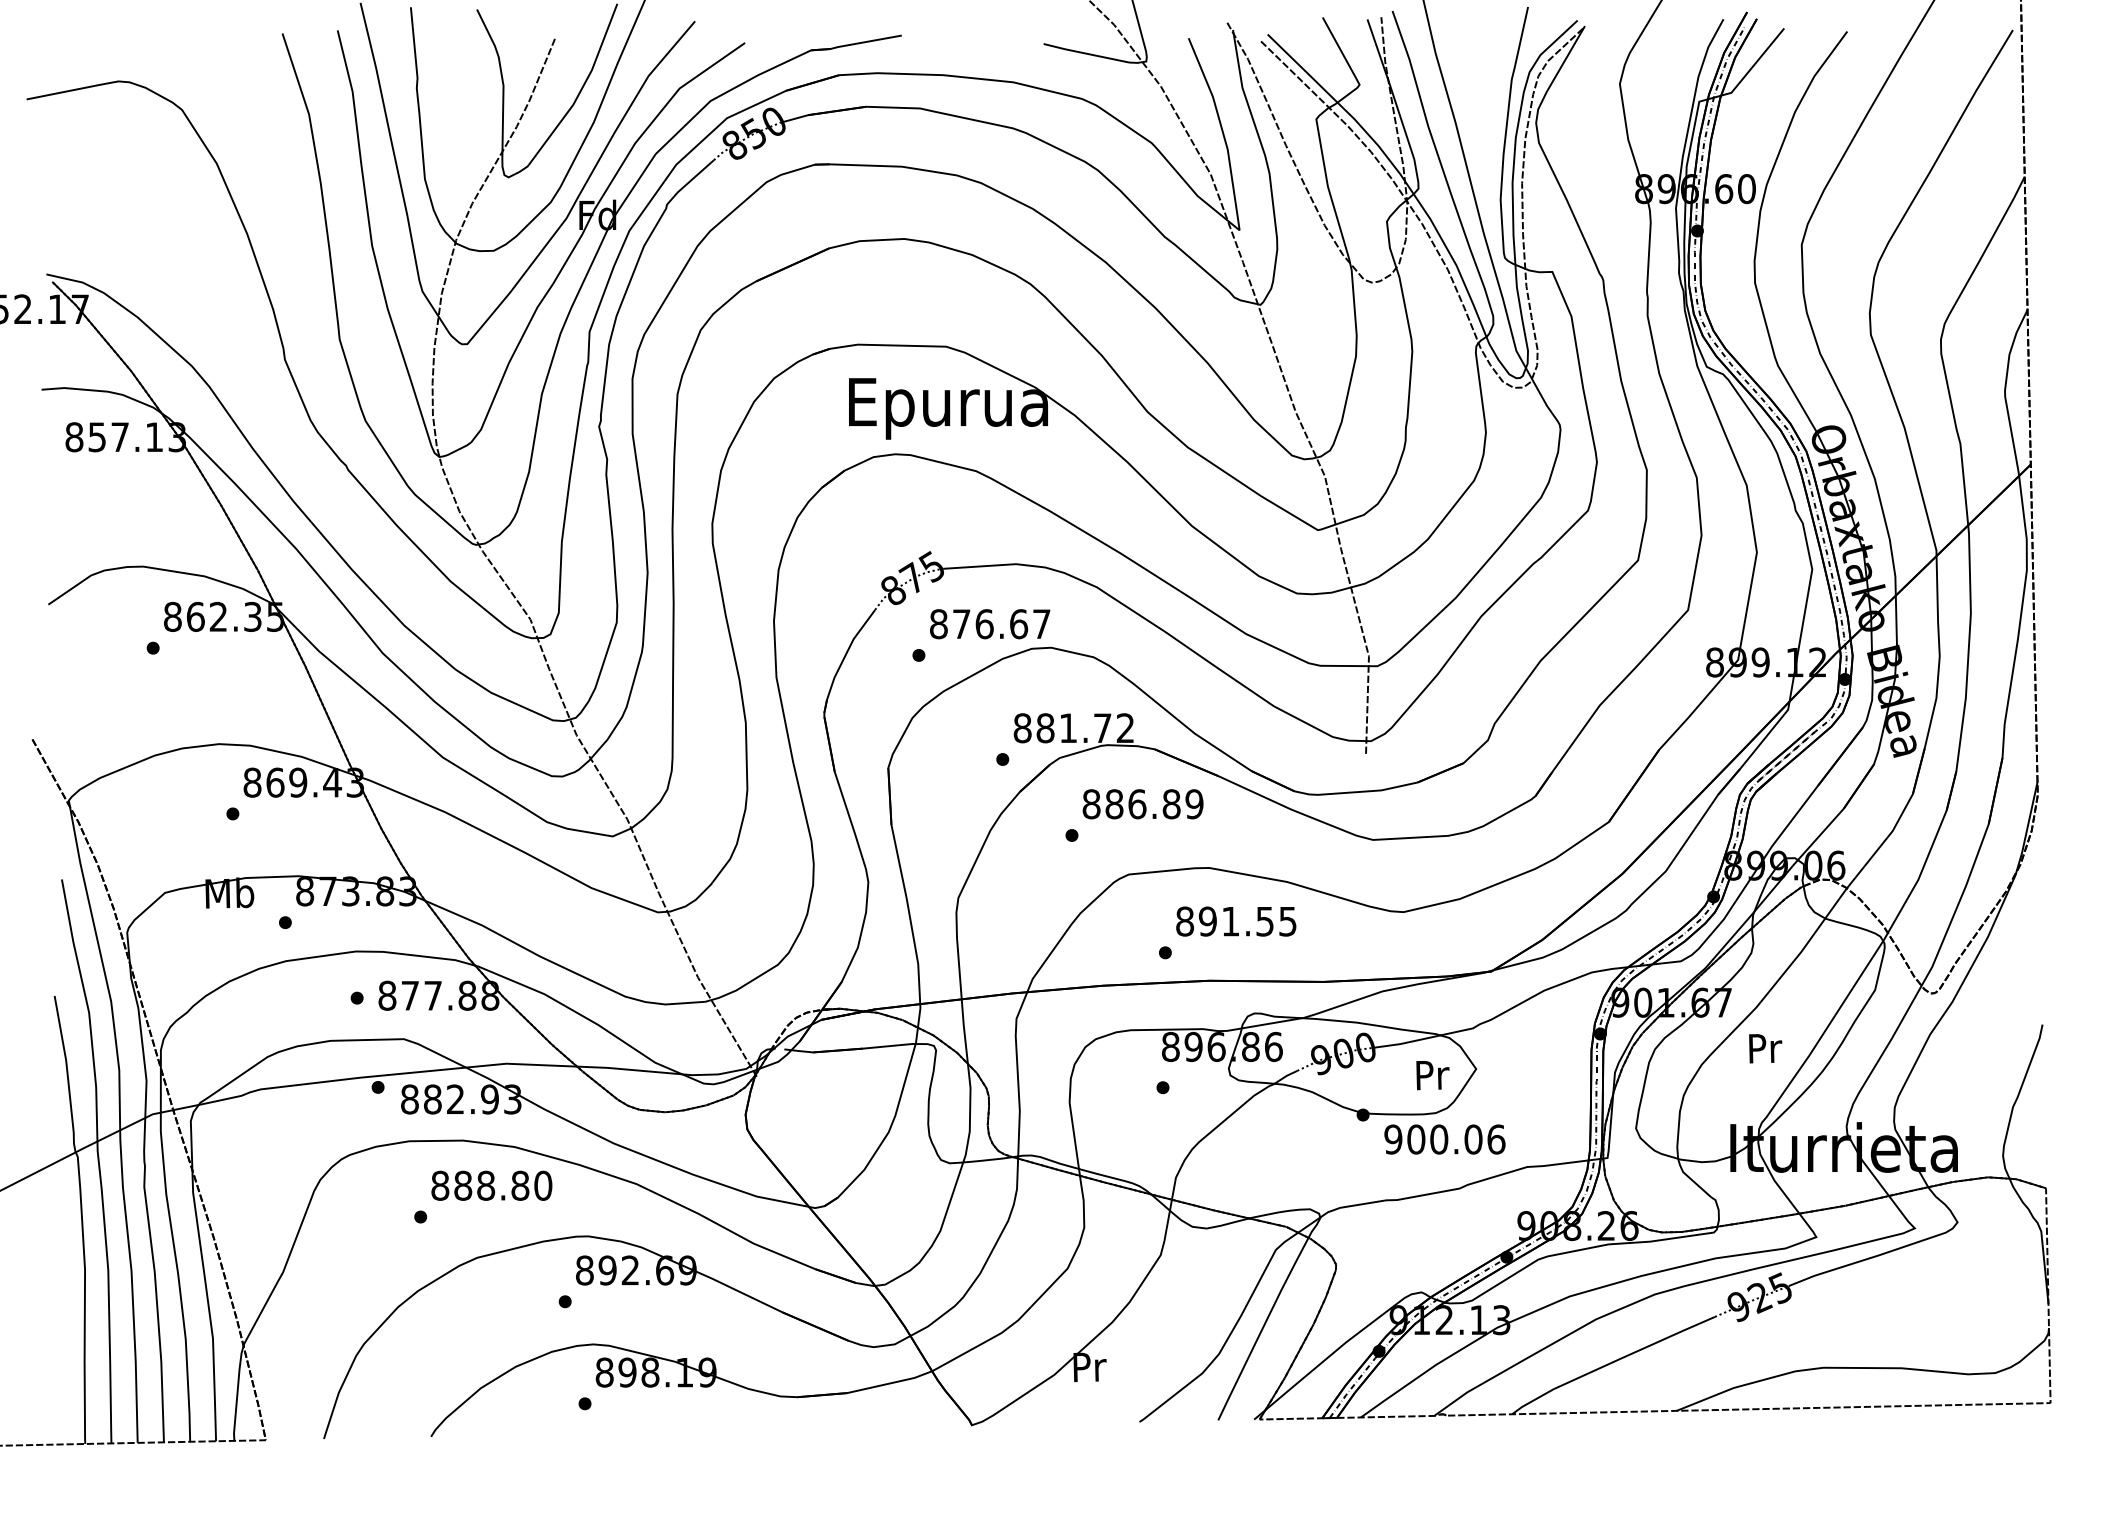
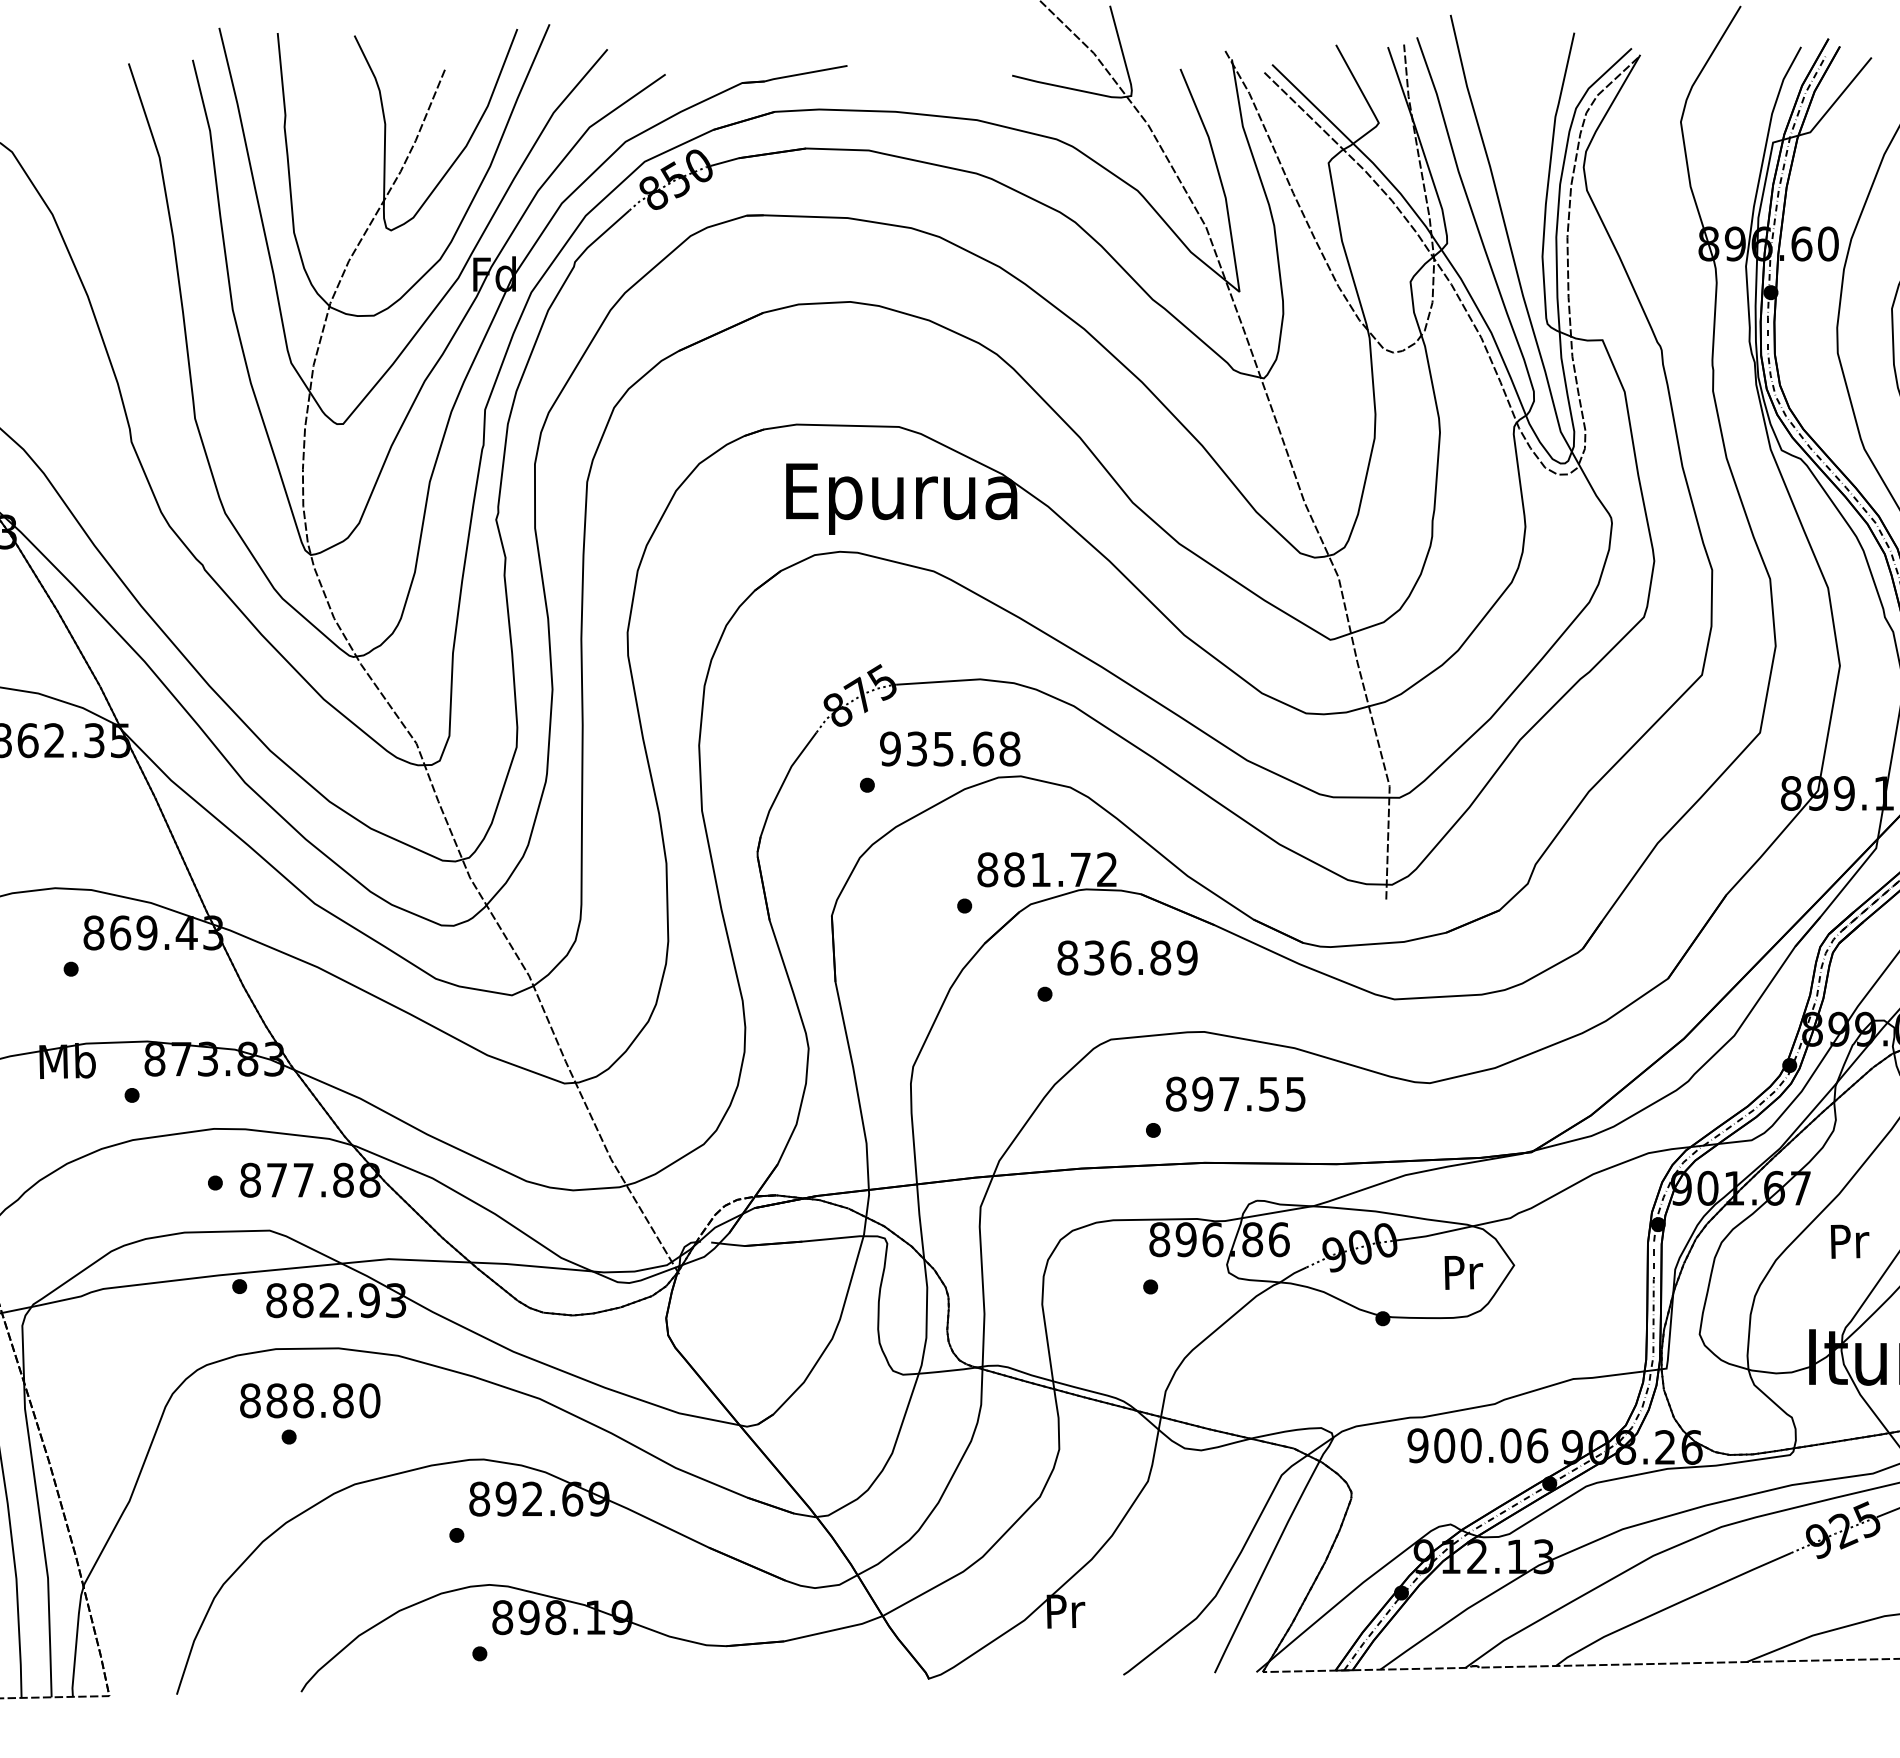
text: (989, 624) -> (949, 749), 876.67 -> 935.68
text: (1114, 804) -> (1094, 958), 886.89 -> 836.89
text: (1230, 921) -> (1228, 1094), 891.55 -> 897.55
text: (1444, 1139) -> (1477, 1445), moved
text: (491, 1185) -> (309, 1400), moved

